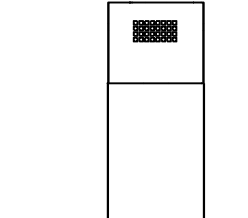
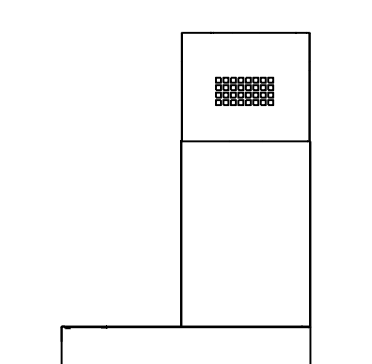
part: (155, 30) -> (244, 90), moved

